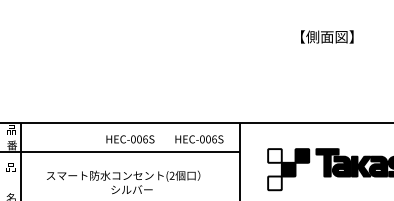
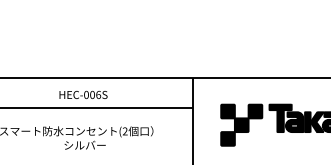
part: (199, 139) -> (152, 95), removed
fill: (274, 155) -> (227, 111), added
fill: (274, 183) -> (227, 139), added

